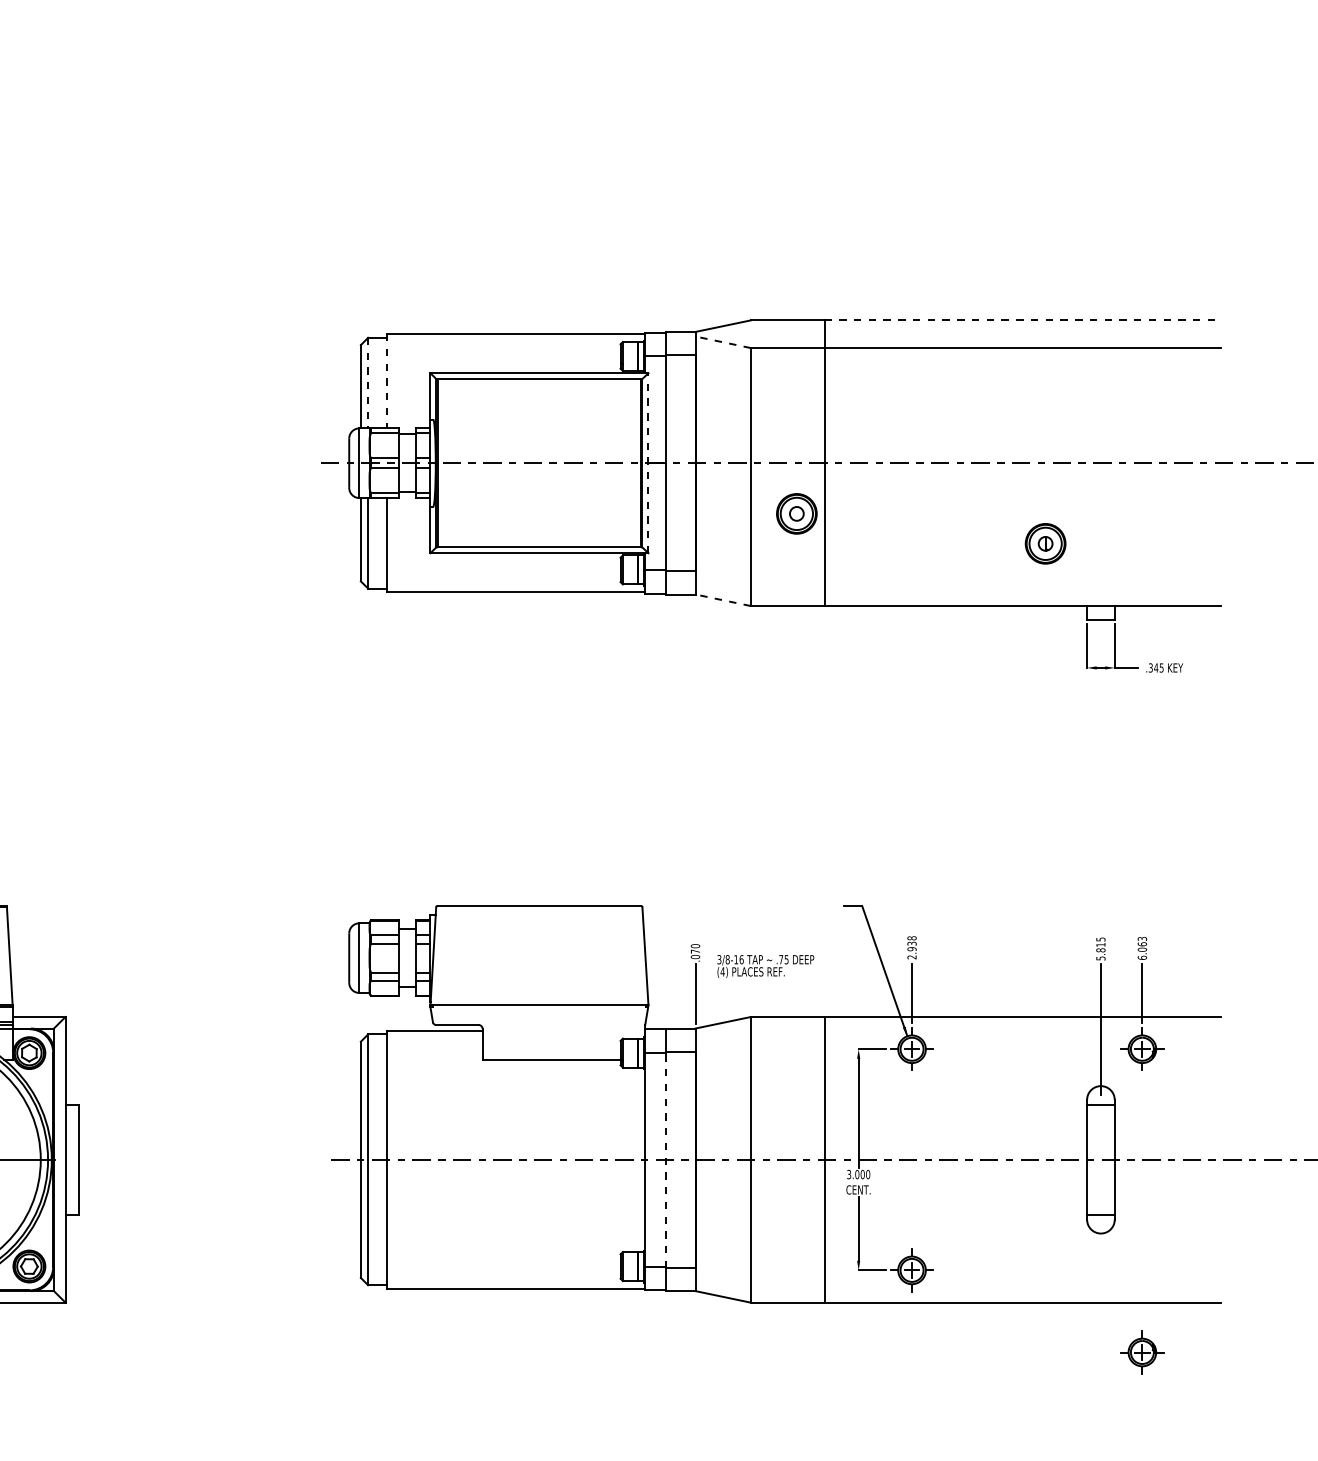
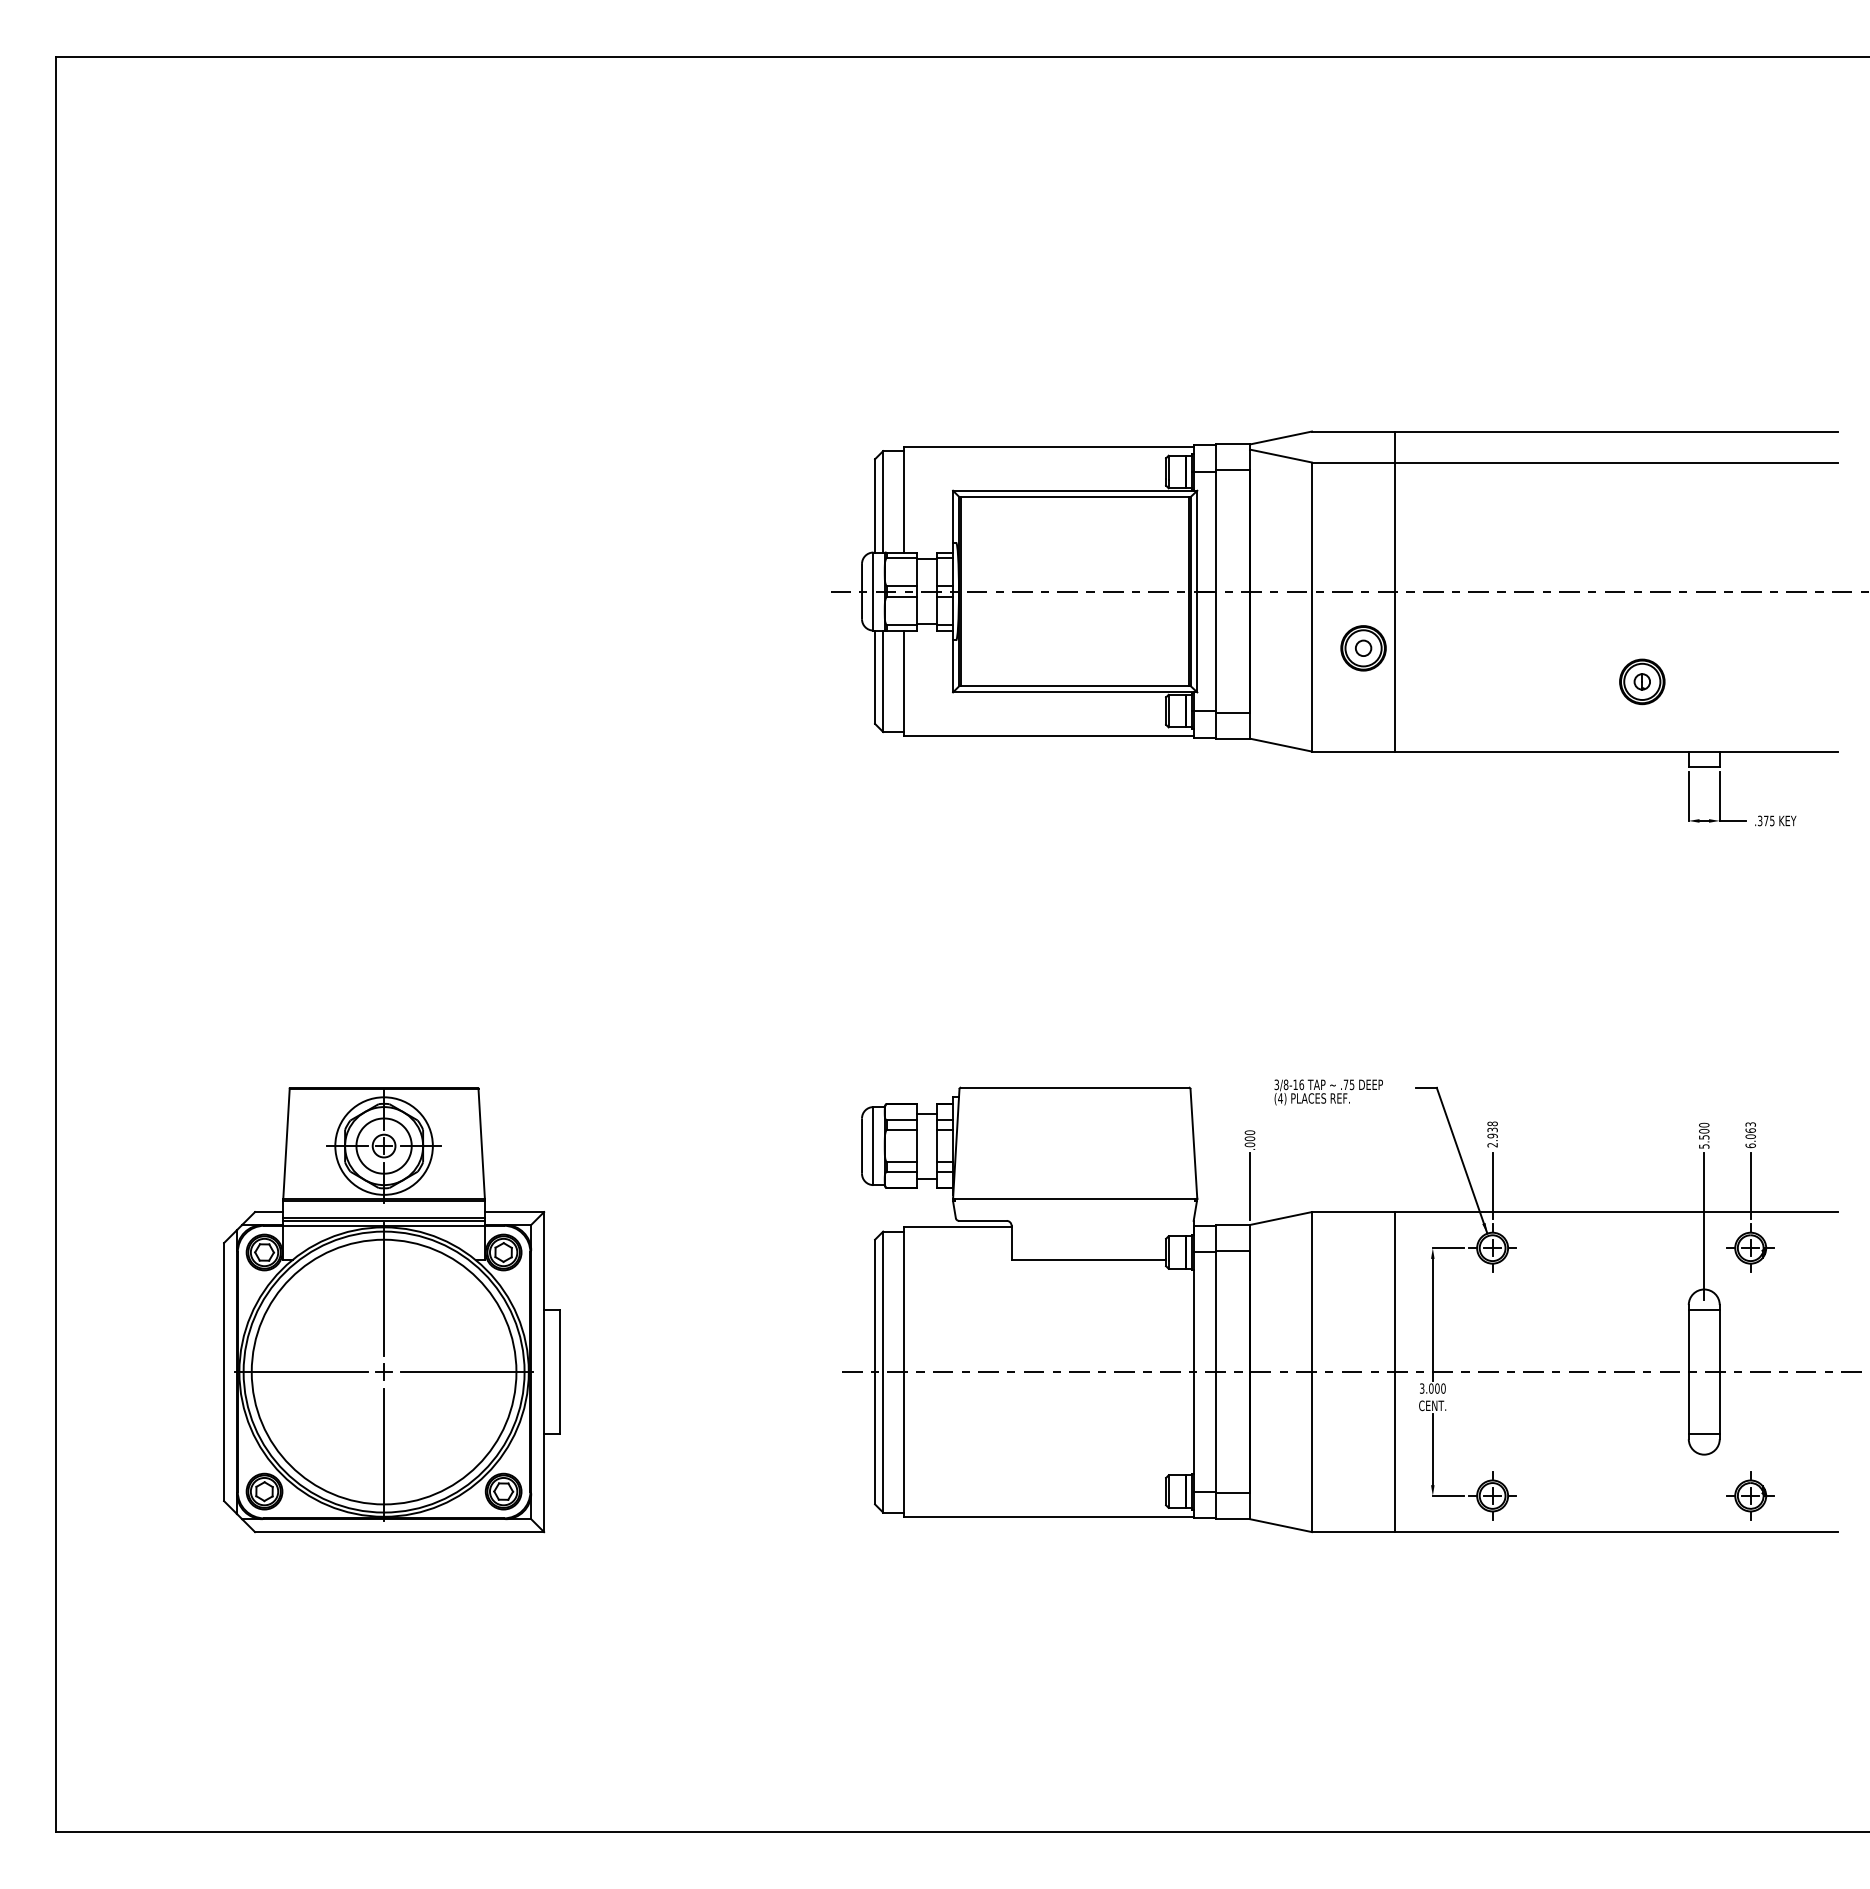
line: (1022, 320) -> (1616, 431), dashed -> solid
line: (722, 342) -> (1280, 456), dashed -> solid
line: (387, 381) -> (904, 499), dashed -> solid
line: (368, 382) -> (883, 501), dashed -> solid
line: (648, 463) -> (1197, 591), dashed -> solid
line: (722, 600) -> (1280, 745), dashed -> solid
text: (1155, 667) -> (1765, 820), .345 -> .375
text: (1101, 944) -> (1704, 1130), 5.815 -> 5.500
text: (695, 951) -> (1249, 1138), .070 -> .000
text: (765, 966) -> (1328, 1092), moved
line: (665, 1159) -> (1216, 1371), dashed -> solid
part: (1142, 1352) -> (1750, 1495), moved

